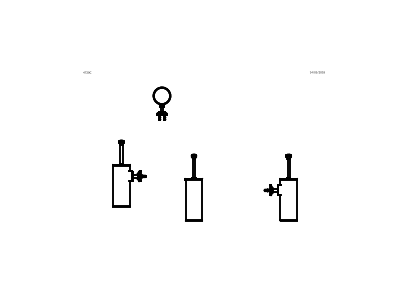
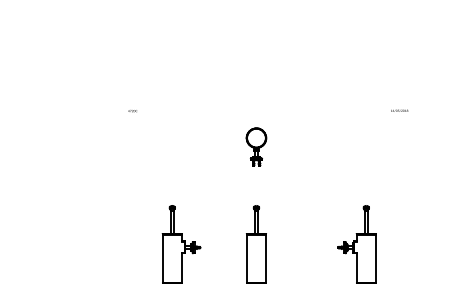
part: (161, 103) -> (255, 146), moved
part: (129, 173) -> (181, 244), moved

